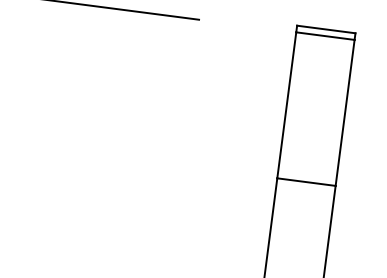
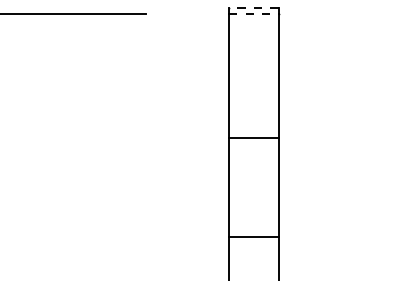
line: (325, 28) -> (253, 7), solid -> dashed
line: (325, 36) -> (253, 13), solid -> dashed

